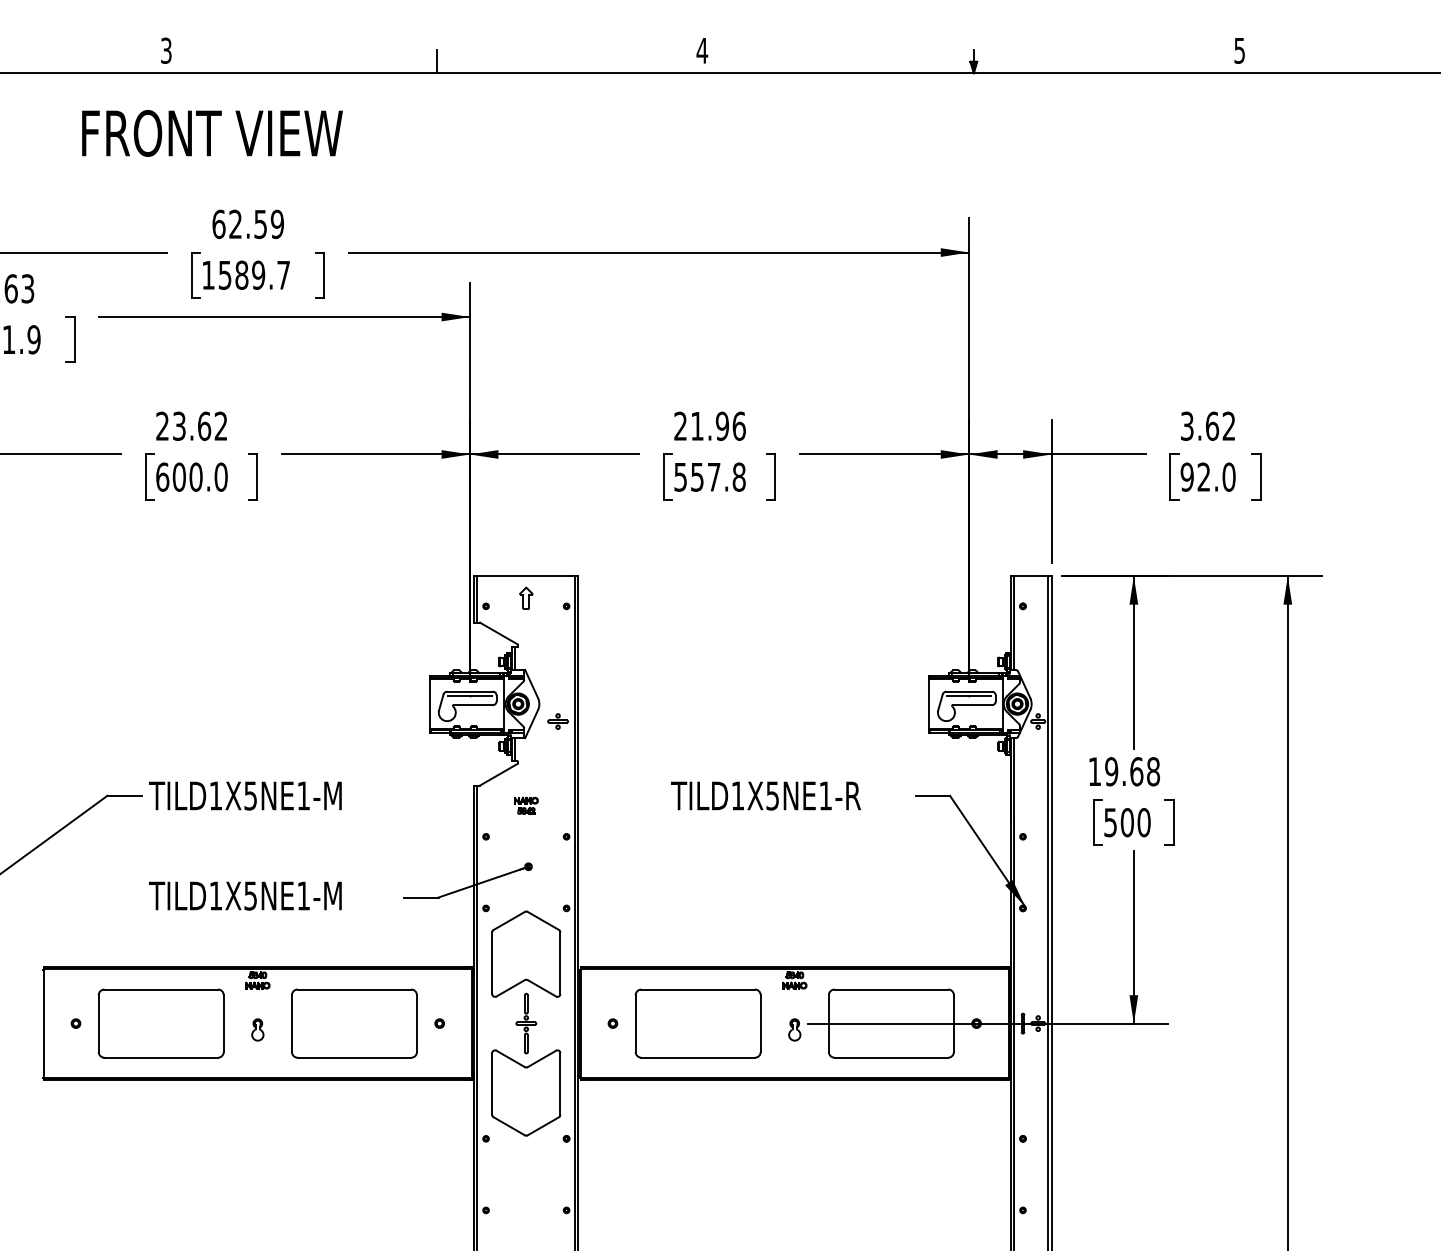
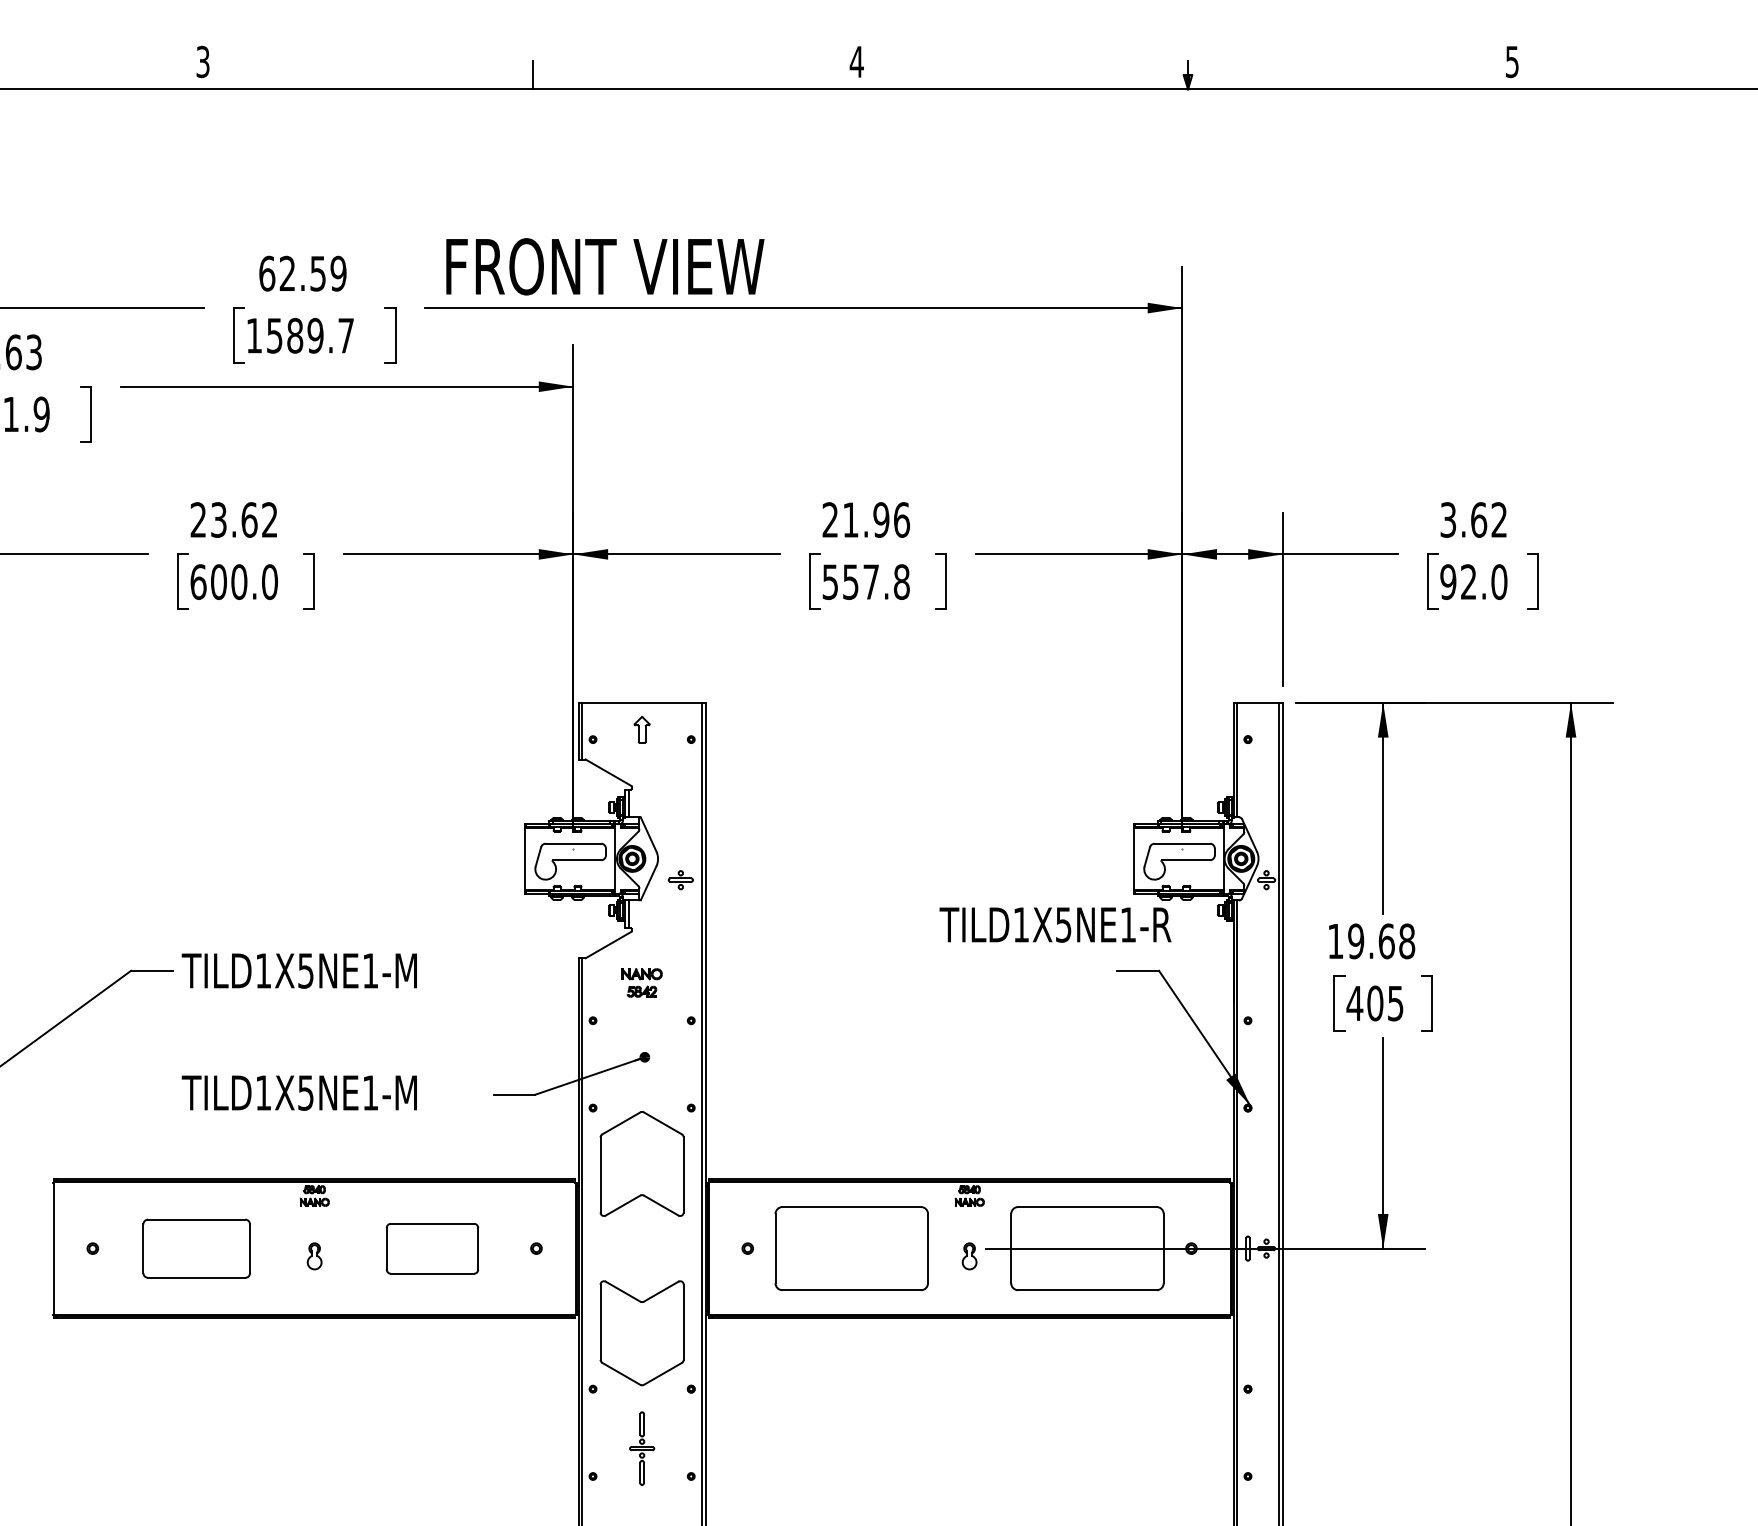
text: (212, 133) -> (605, 266), moved
line: (470, 695) -> (573, 848), removed
line: (969, 695) -> (1182, 848), removed
text: (765, 795) -> (1055, 924), moved
part: (526, 805) -> (642, 982), size x1.4
text: (1126, 822) -> (1374, 1003), 500 -> 405
part: (160, 1023) -> (196, 1248), size x0.7
part: (354, 1023) -> (432, 1248), size x0.6
part: (526, 1023) -> (642, 1448), moved

